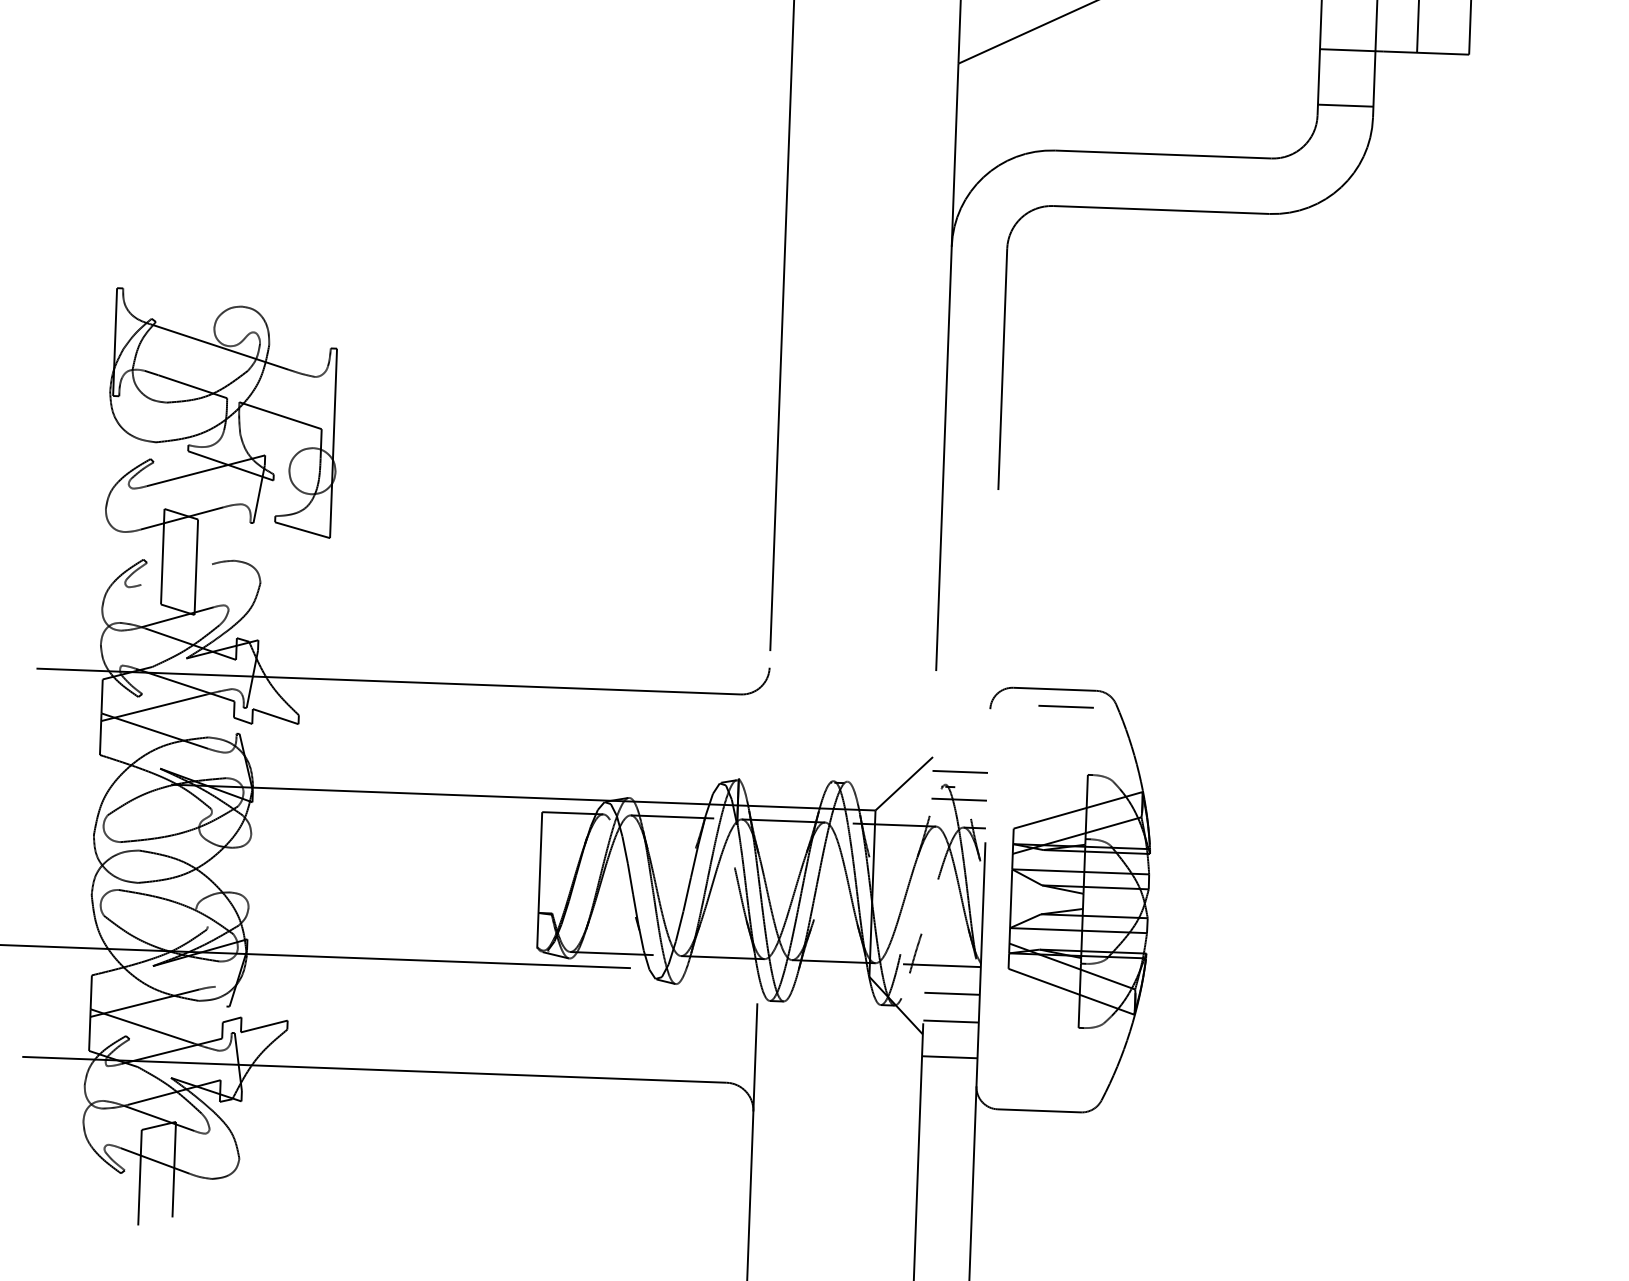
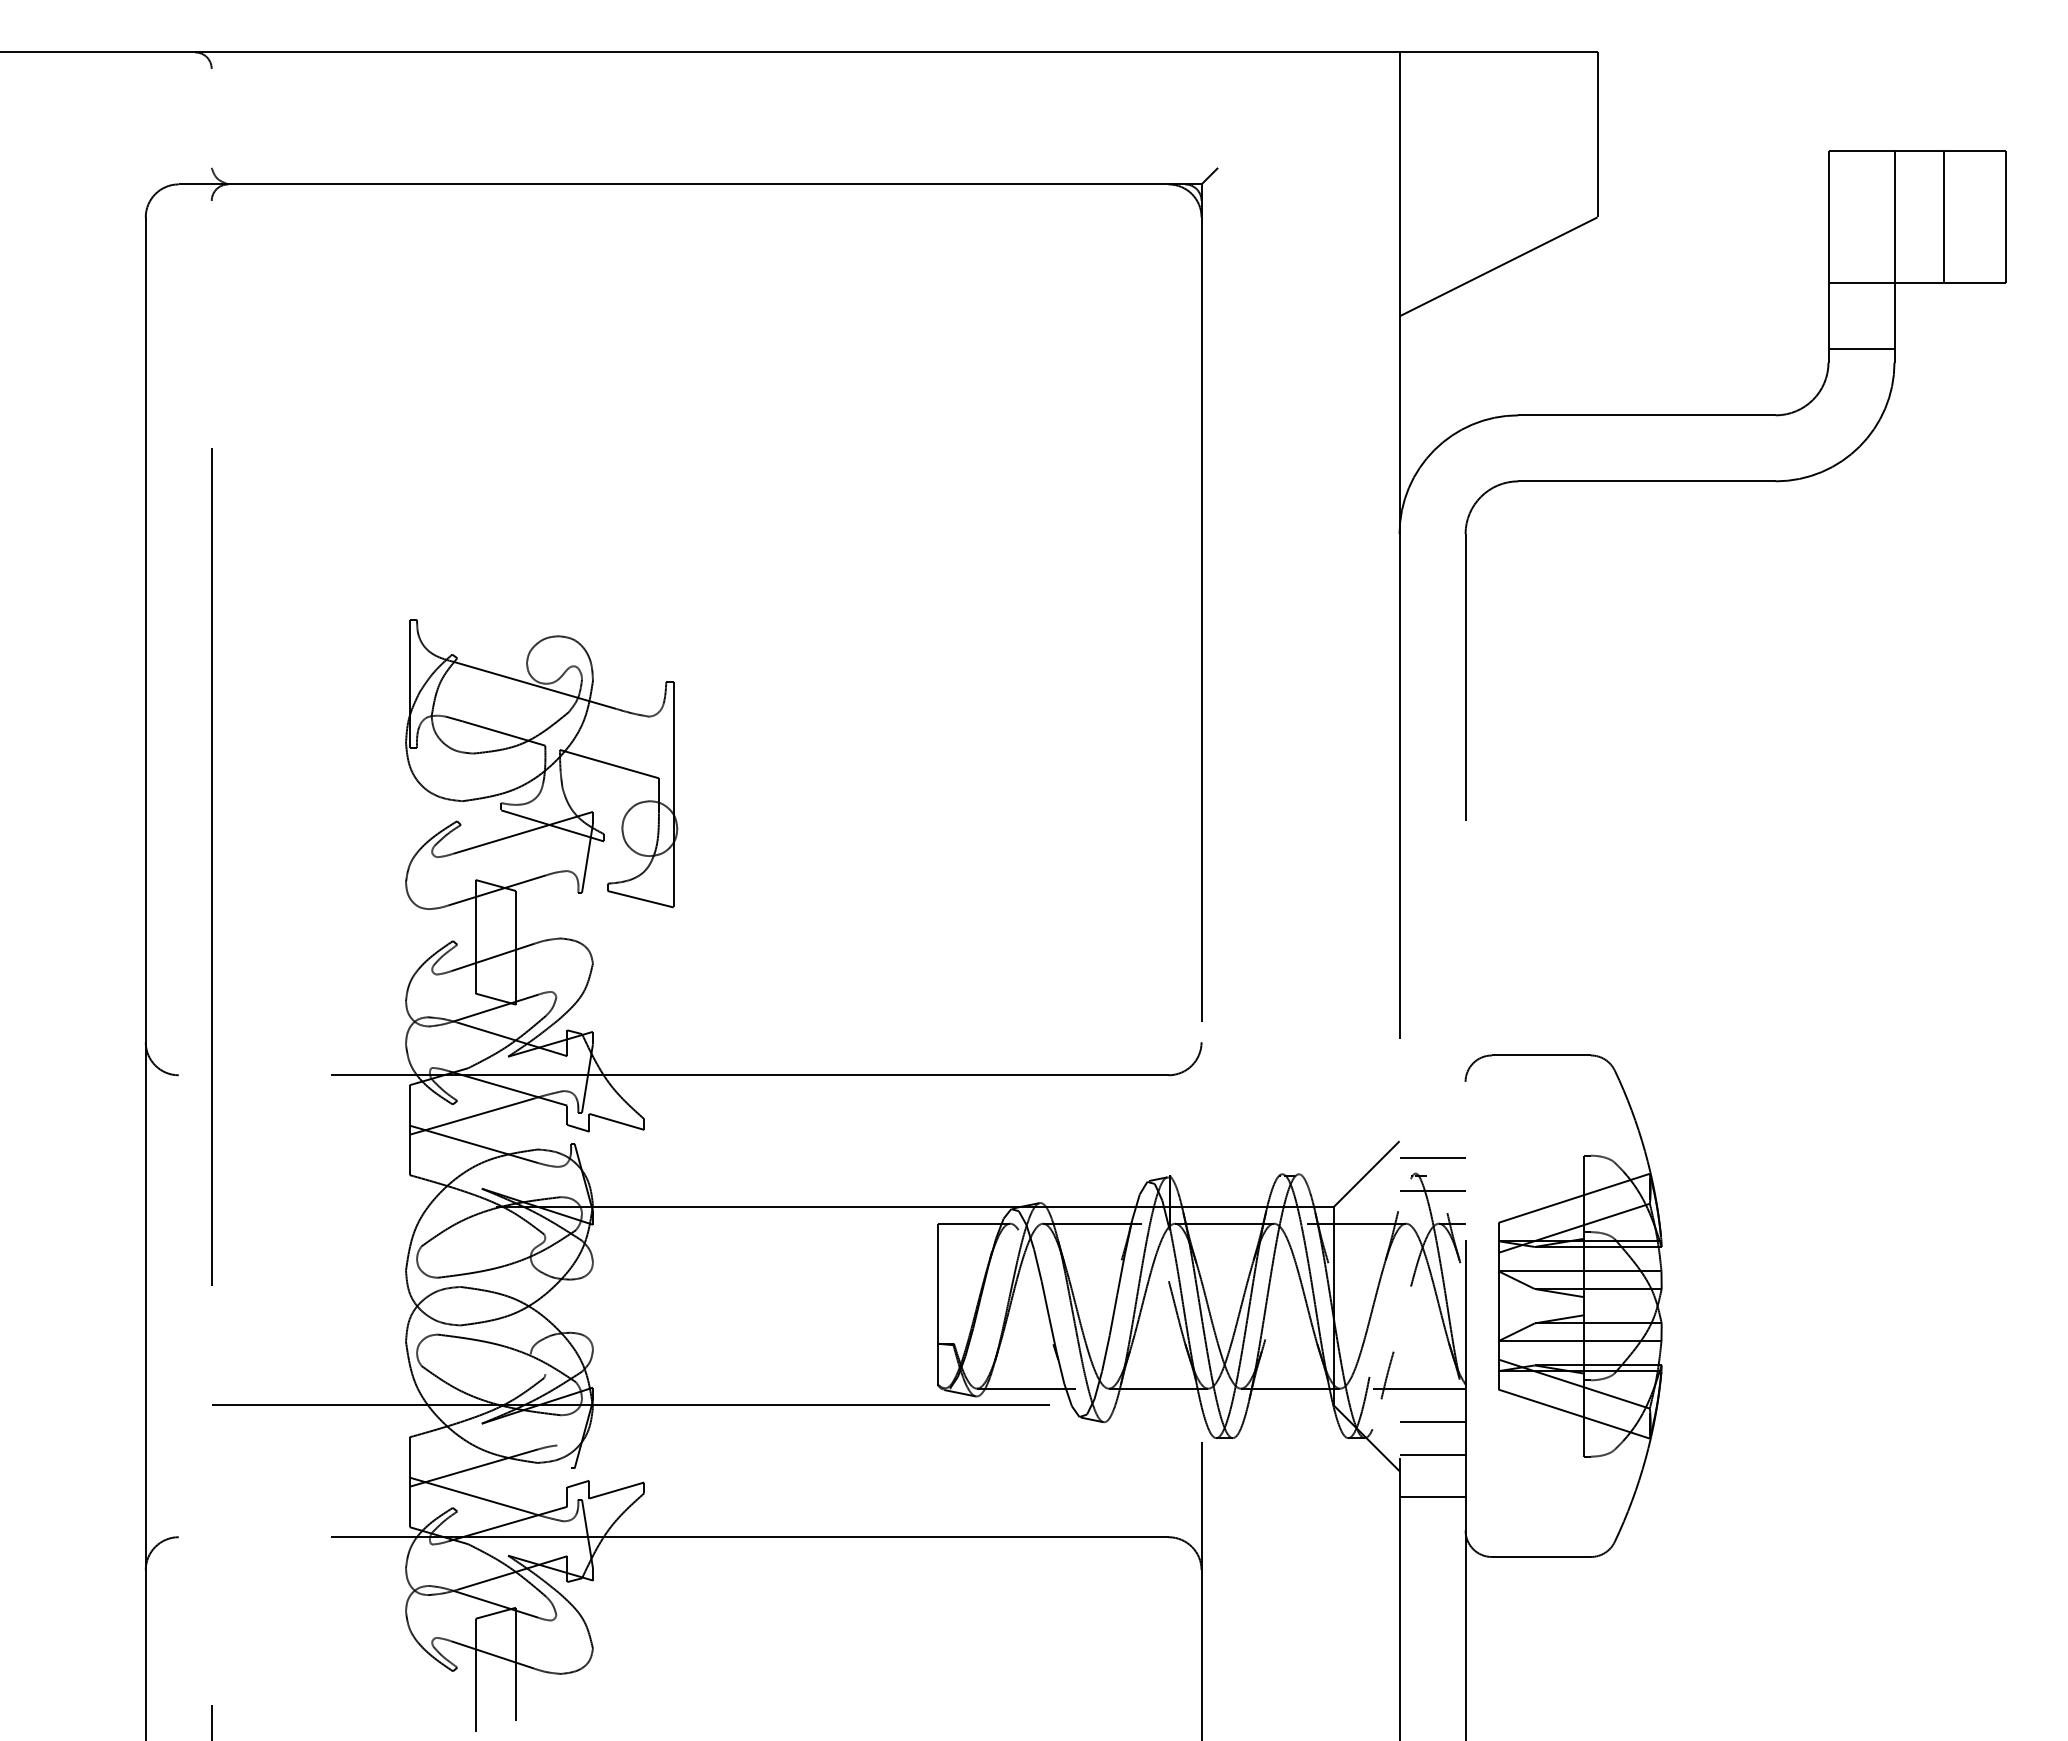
line: (176, 574) -> (492, 957), added
line: (1066, 706) -> (1555, 1075), removed

